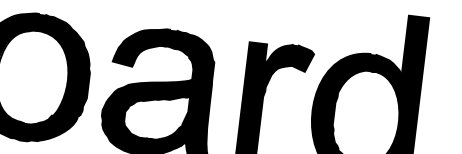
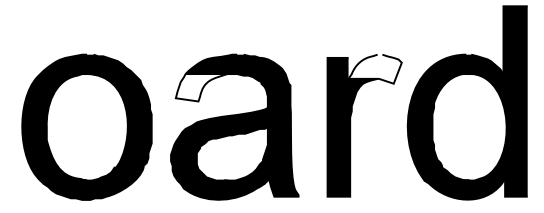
fill: (138, 55) -> (204, 87), removed
fill: (289, 56) -> (374, 68), removed

